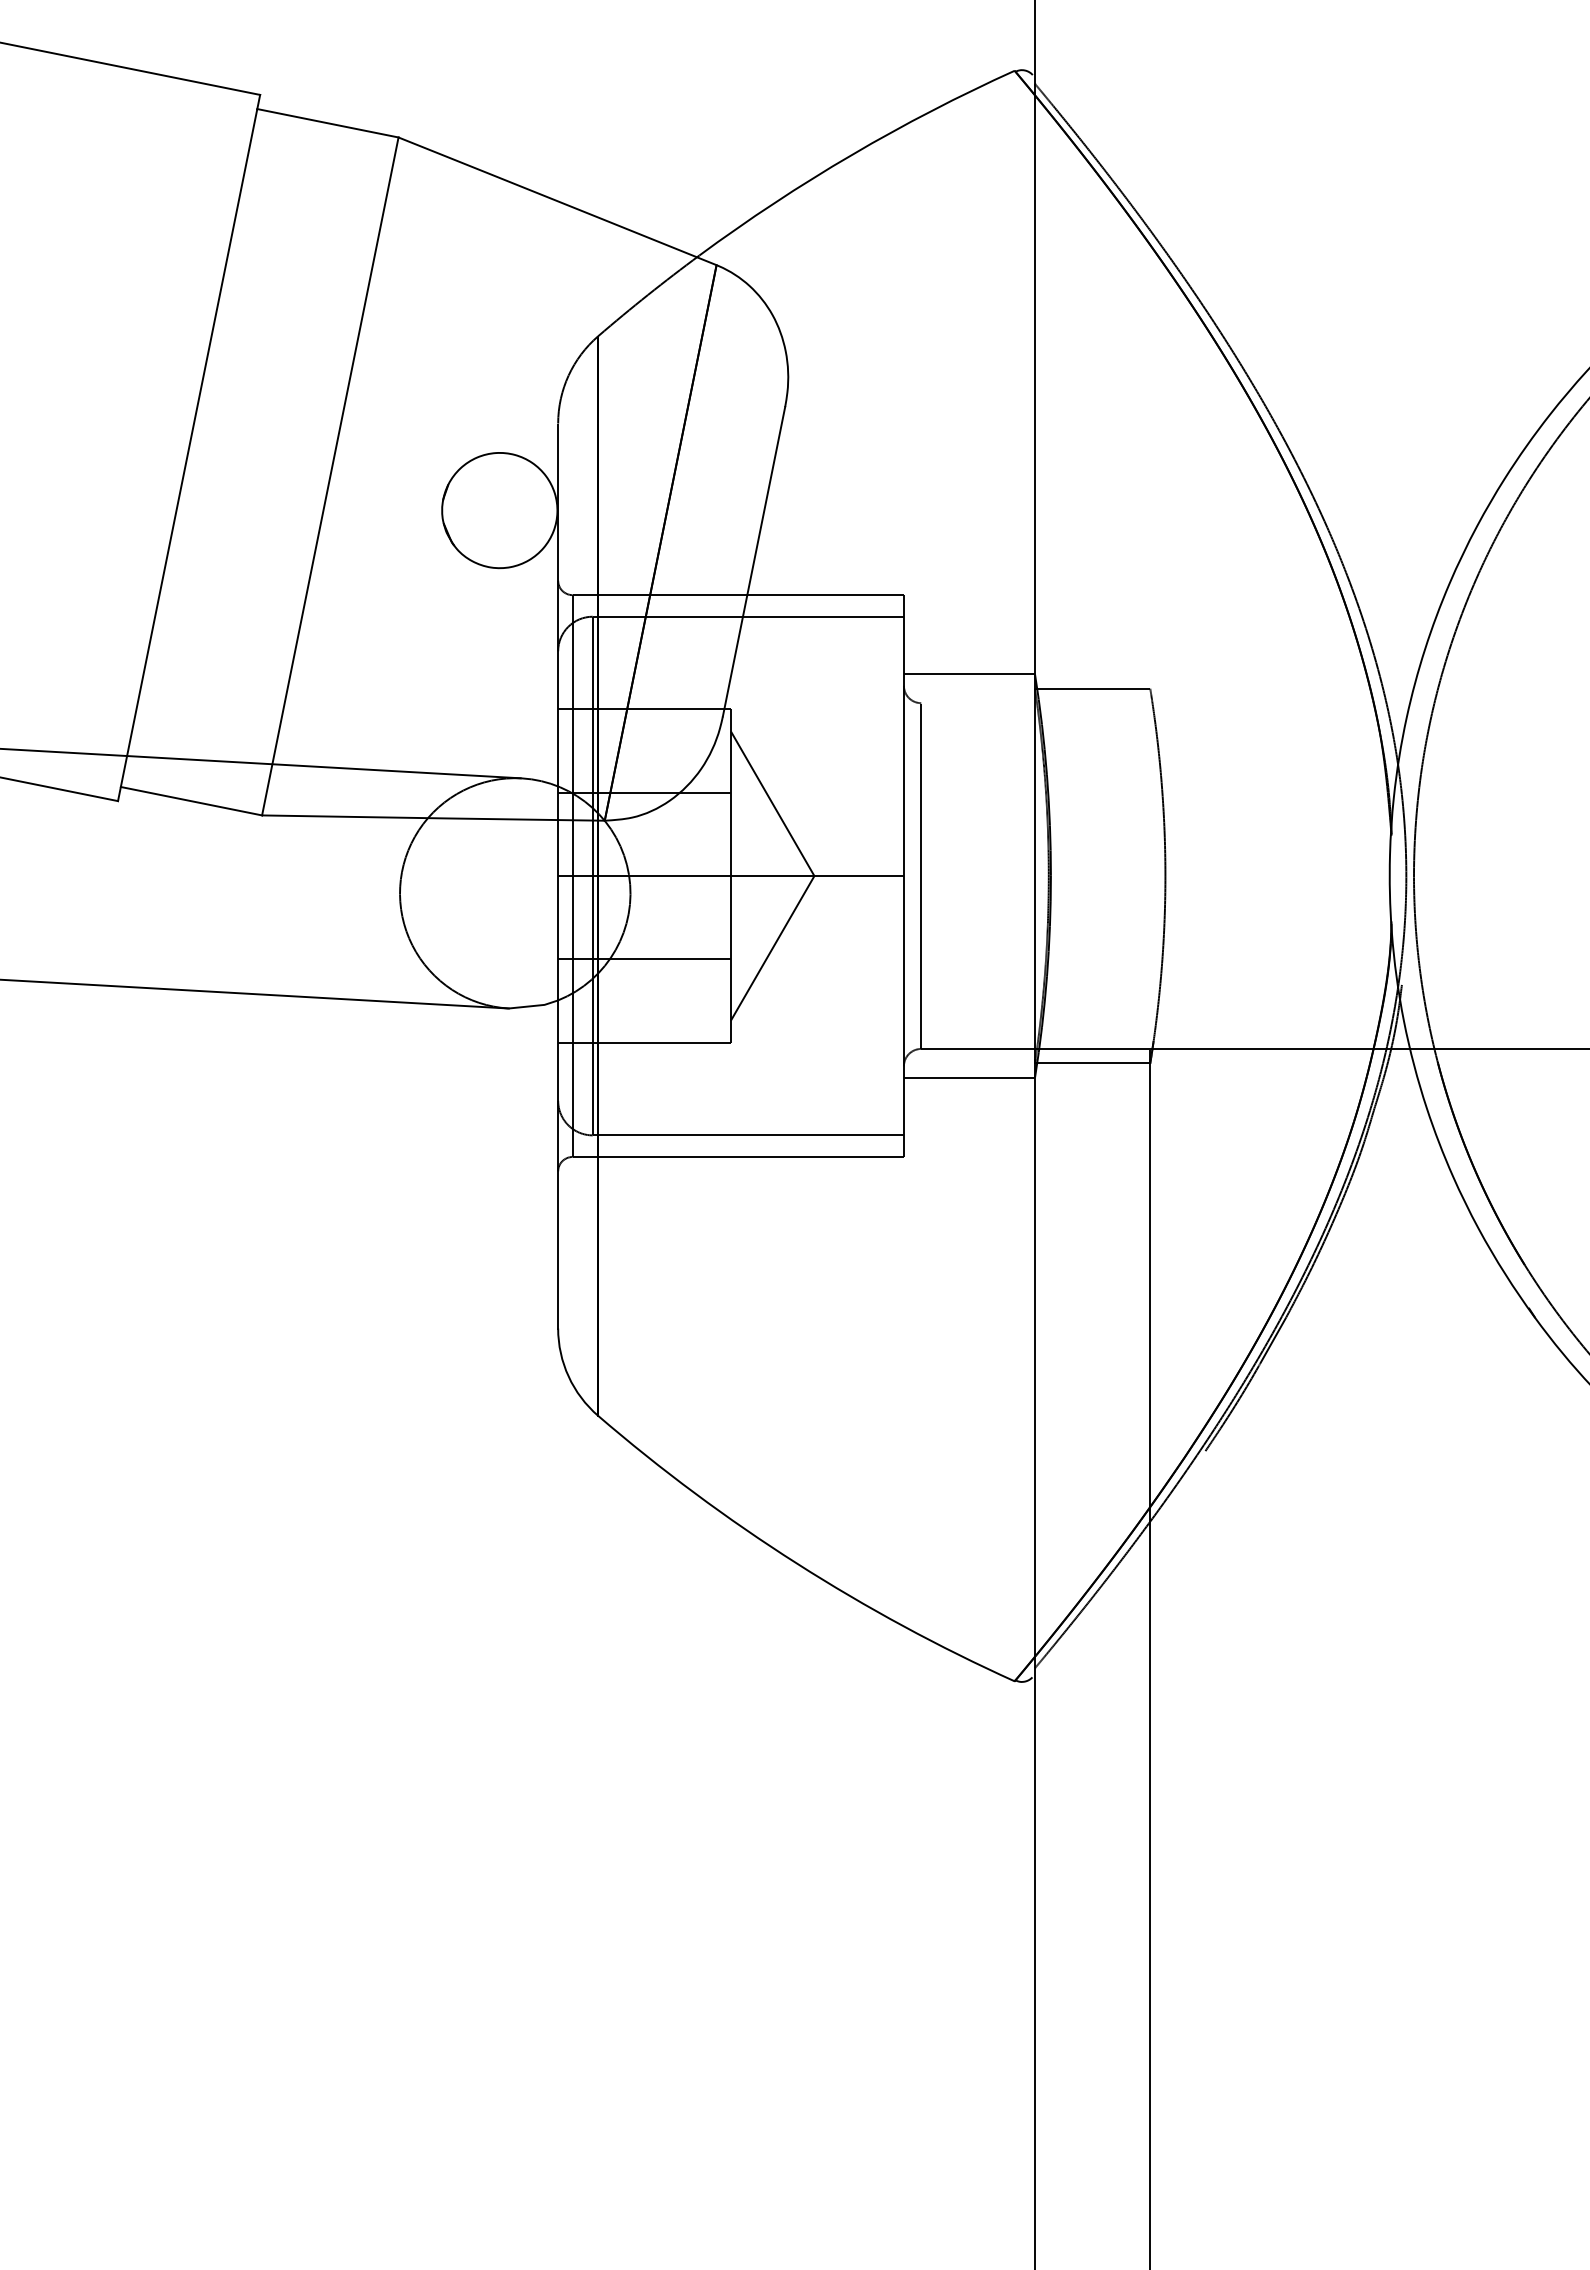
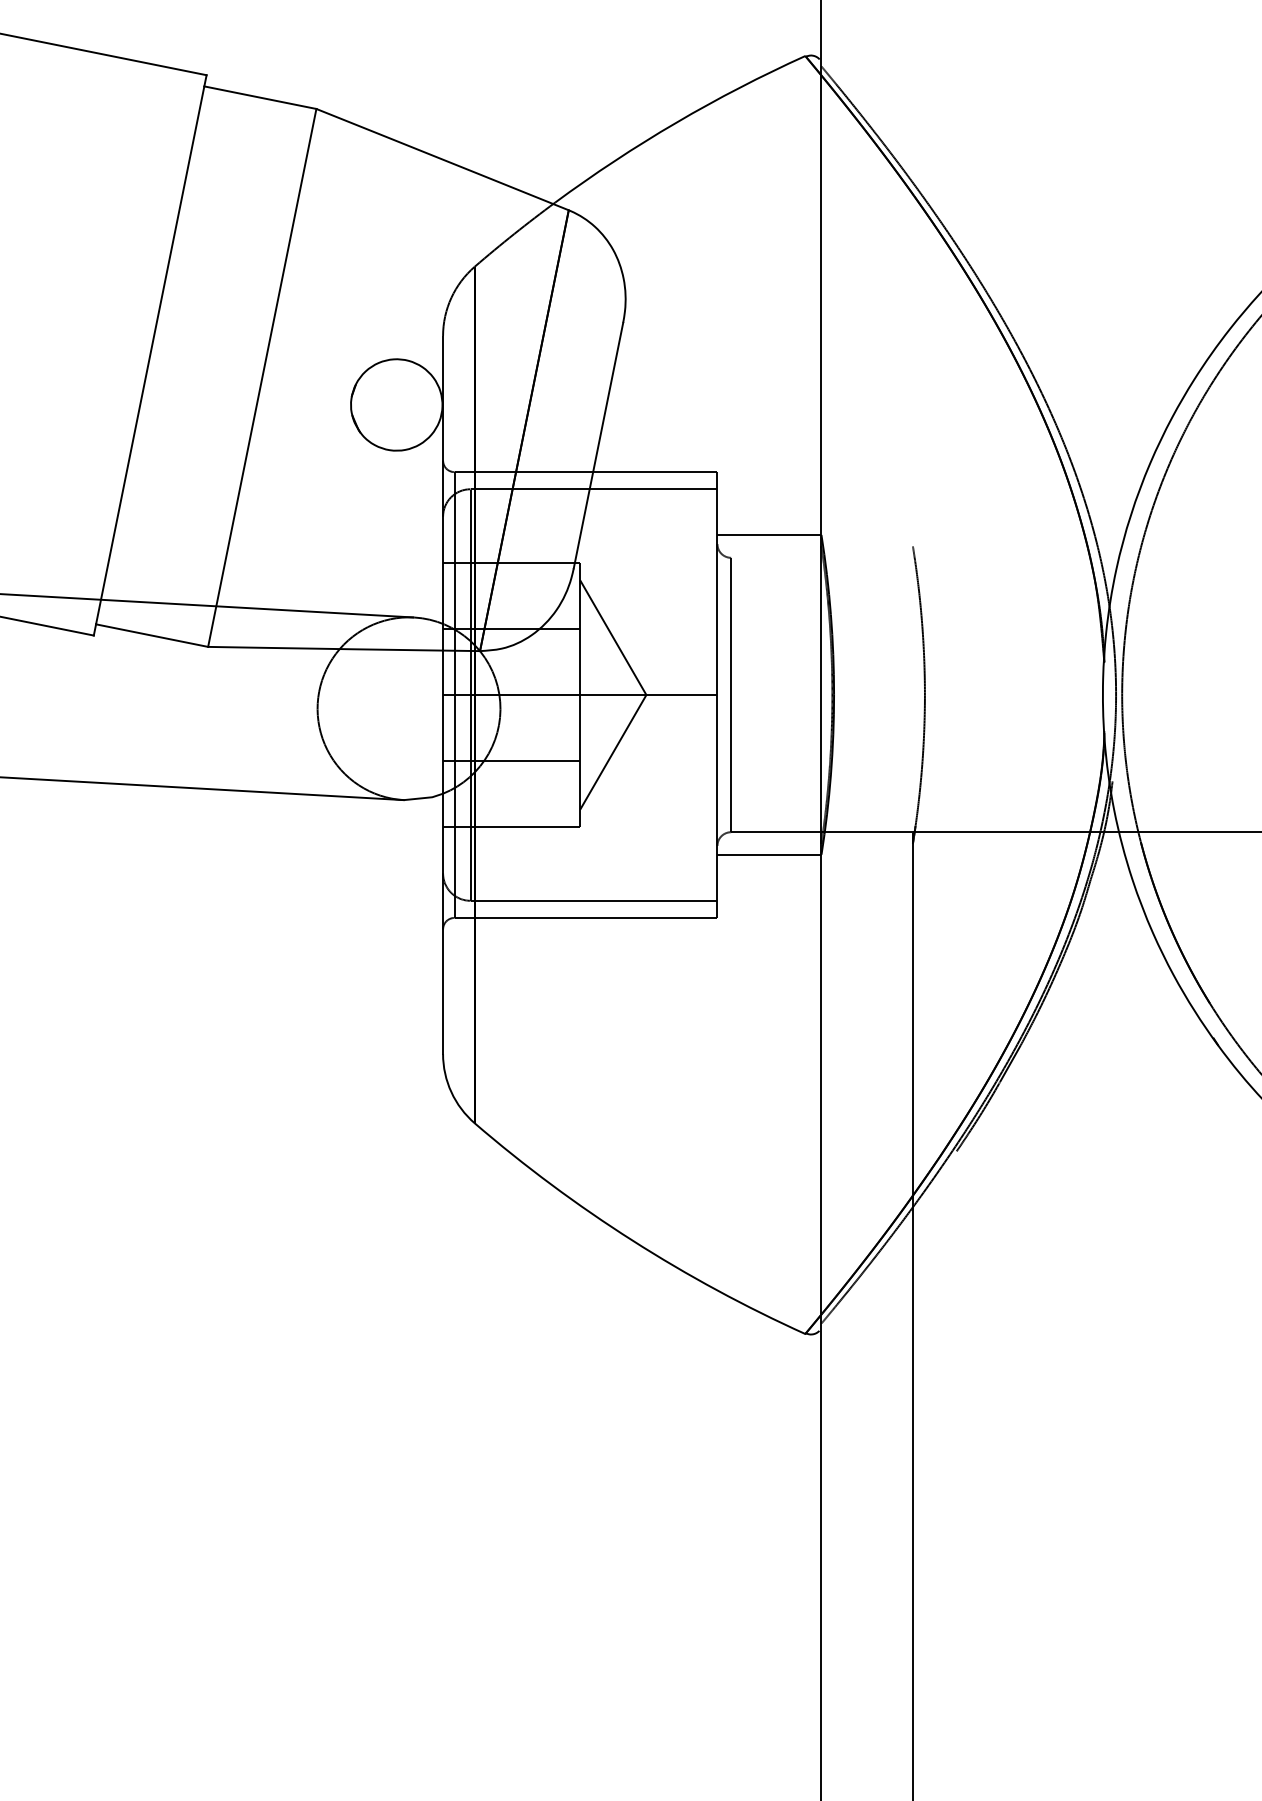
line: (1092, 688) -> (867, 546), removed
line: (1092, 1063) -> (867, 843), removed

